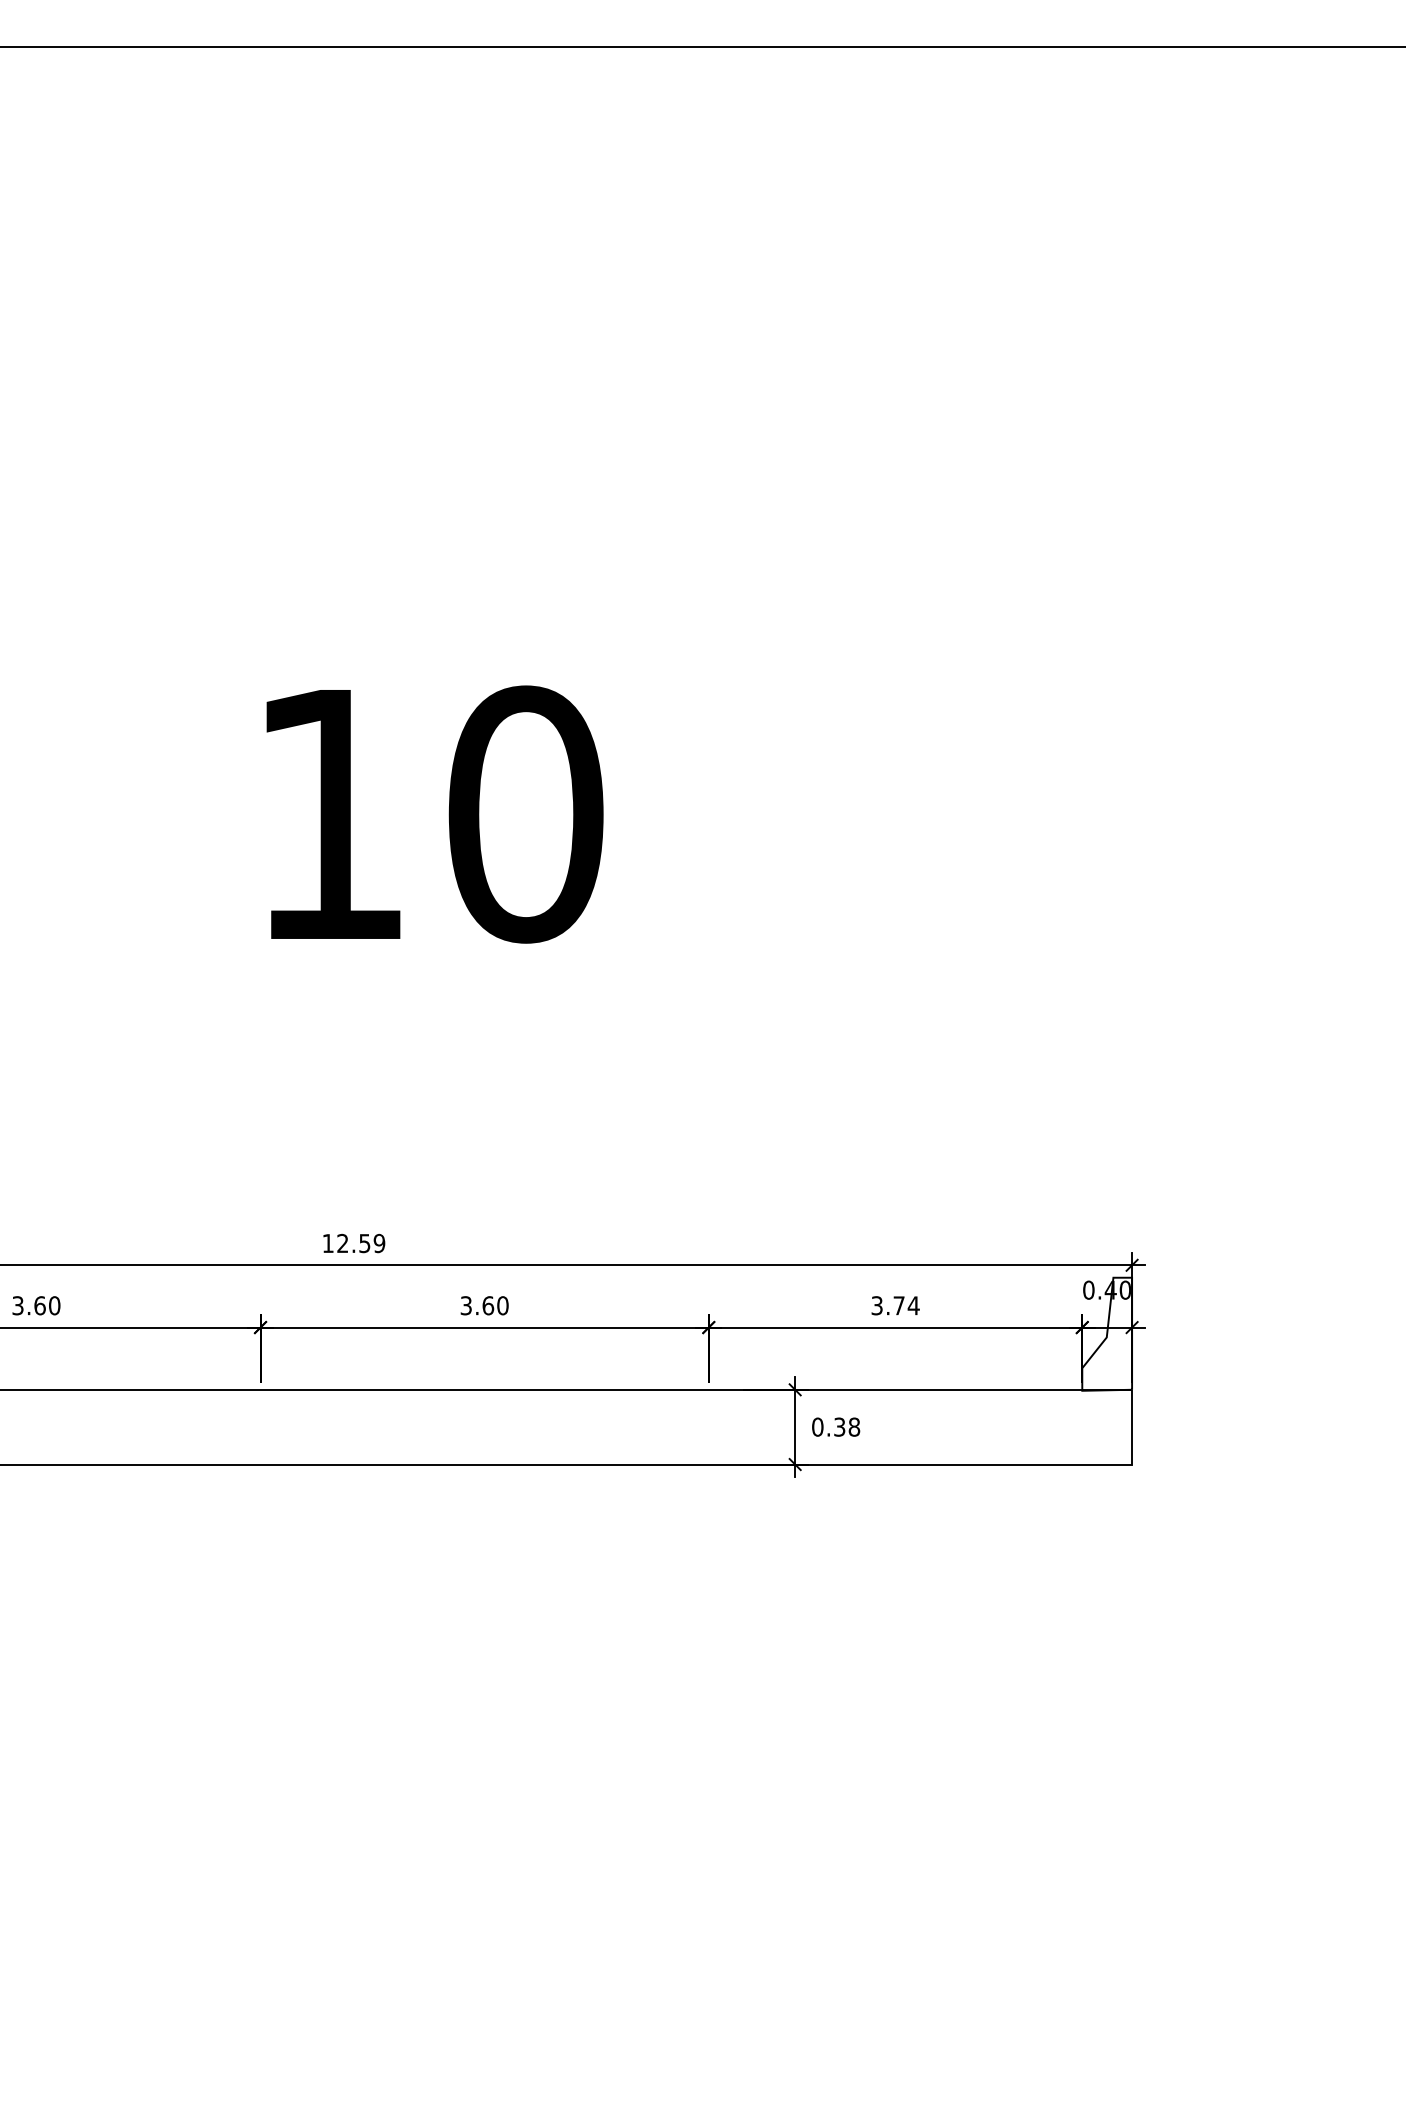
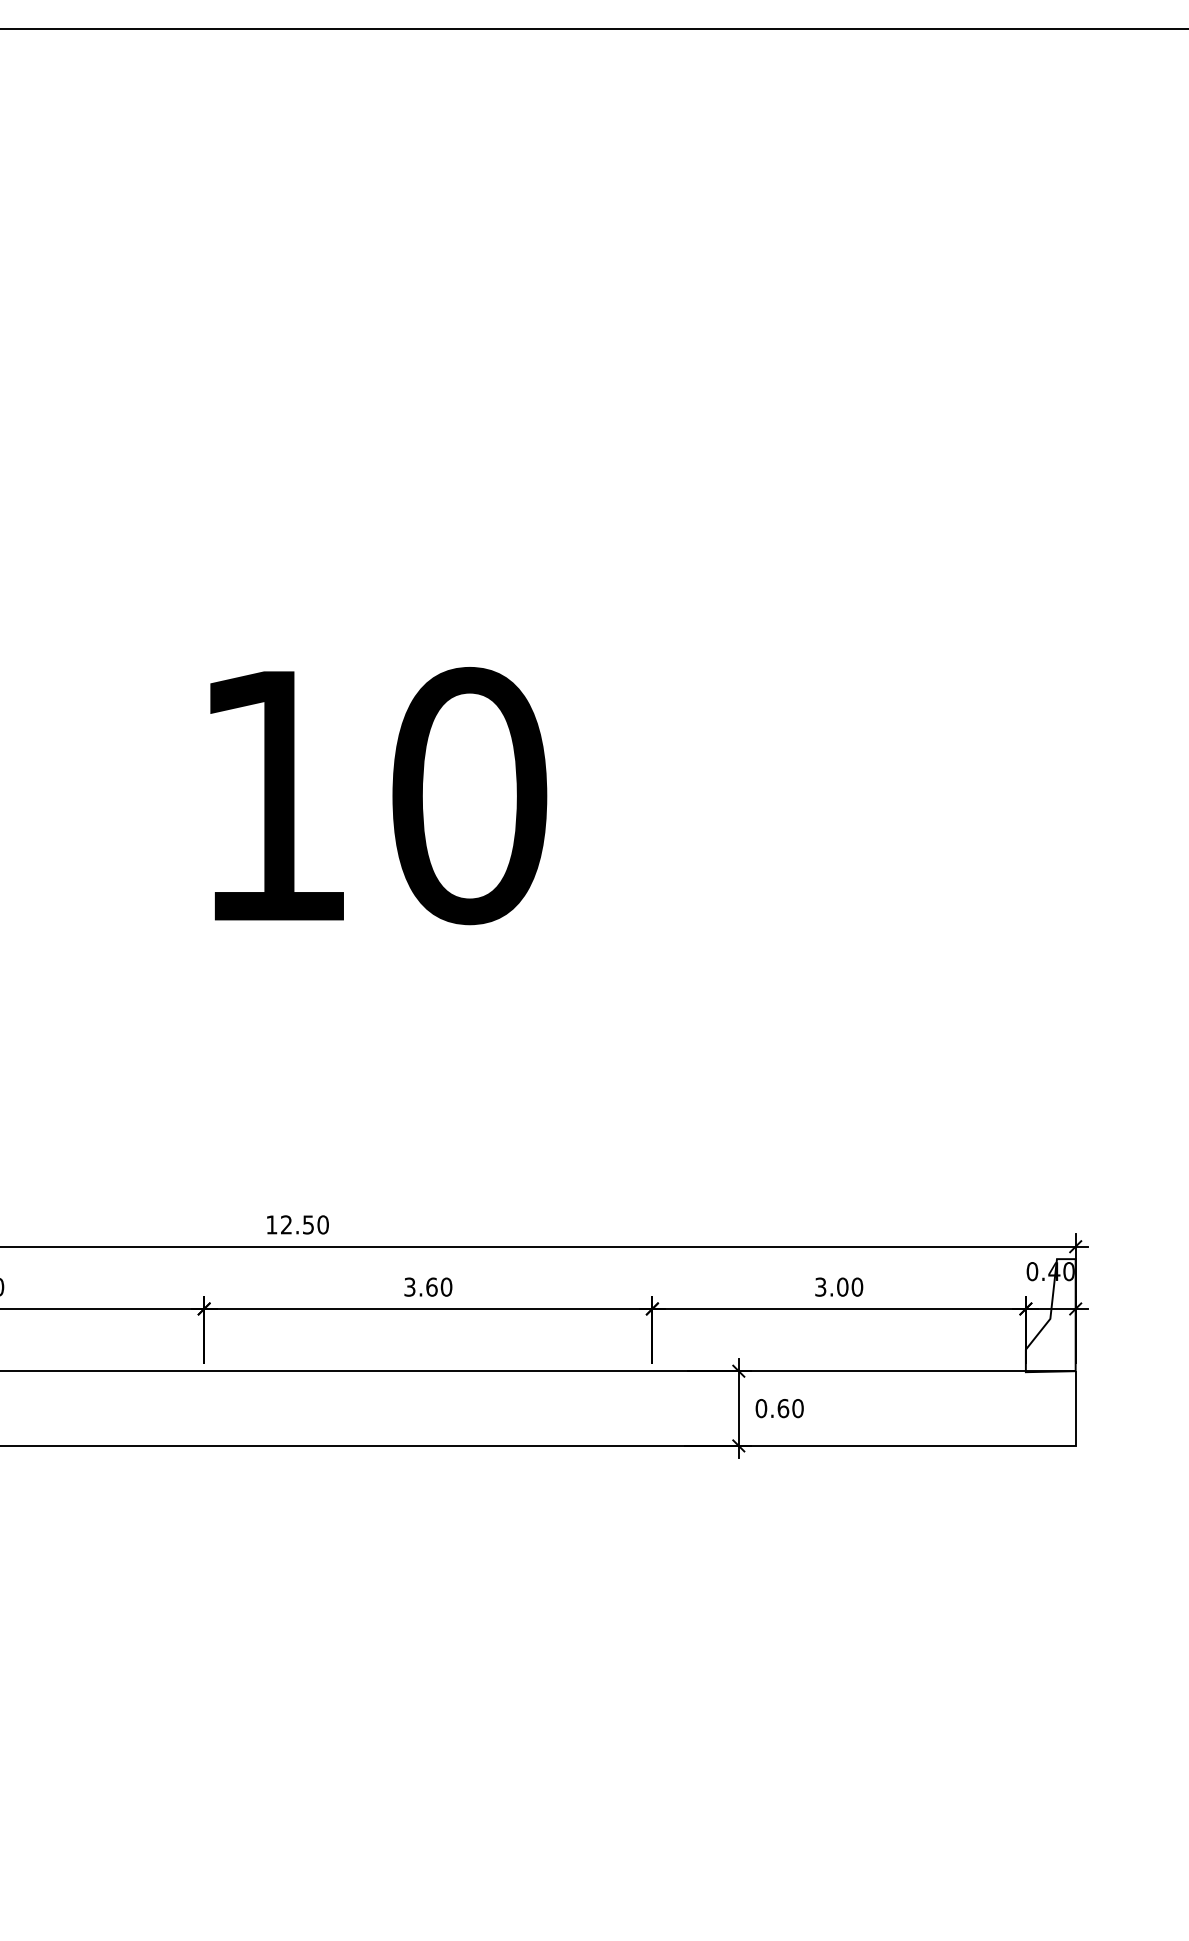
text: (379, 1243) -> (323, 1224), 12.59 -> 12.50
text: (906, 1305) -> (850, 1286), 3.74 -> 3.00
text: (847, 1426) -> (791, 1407), 0.38 -> 0.60

